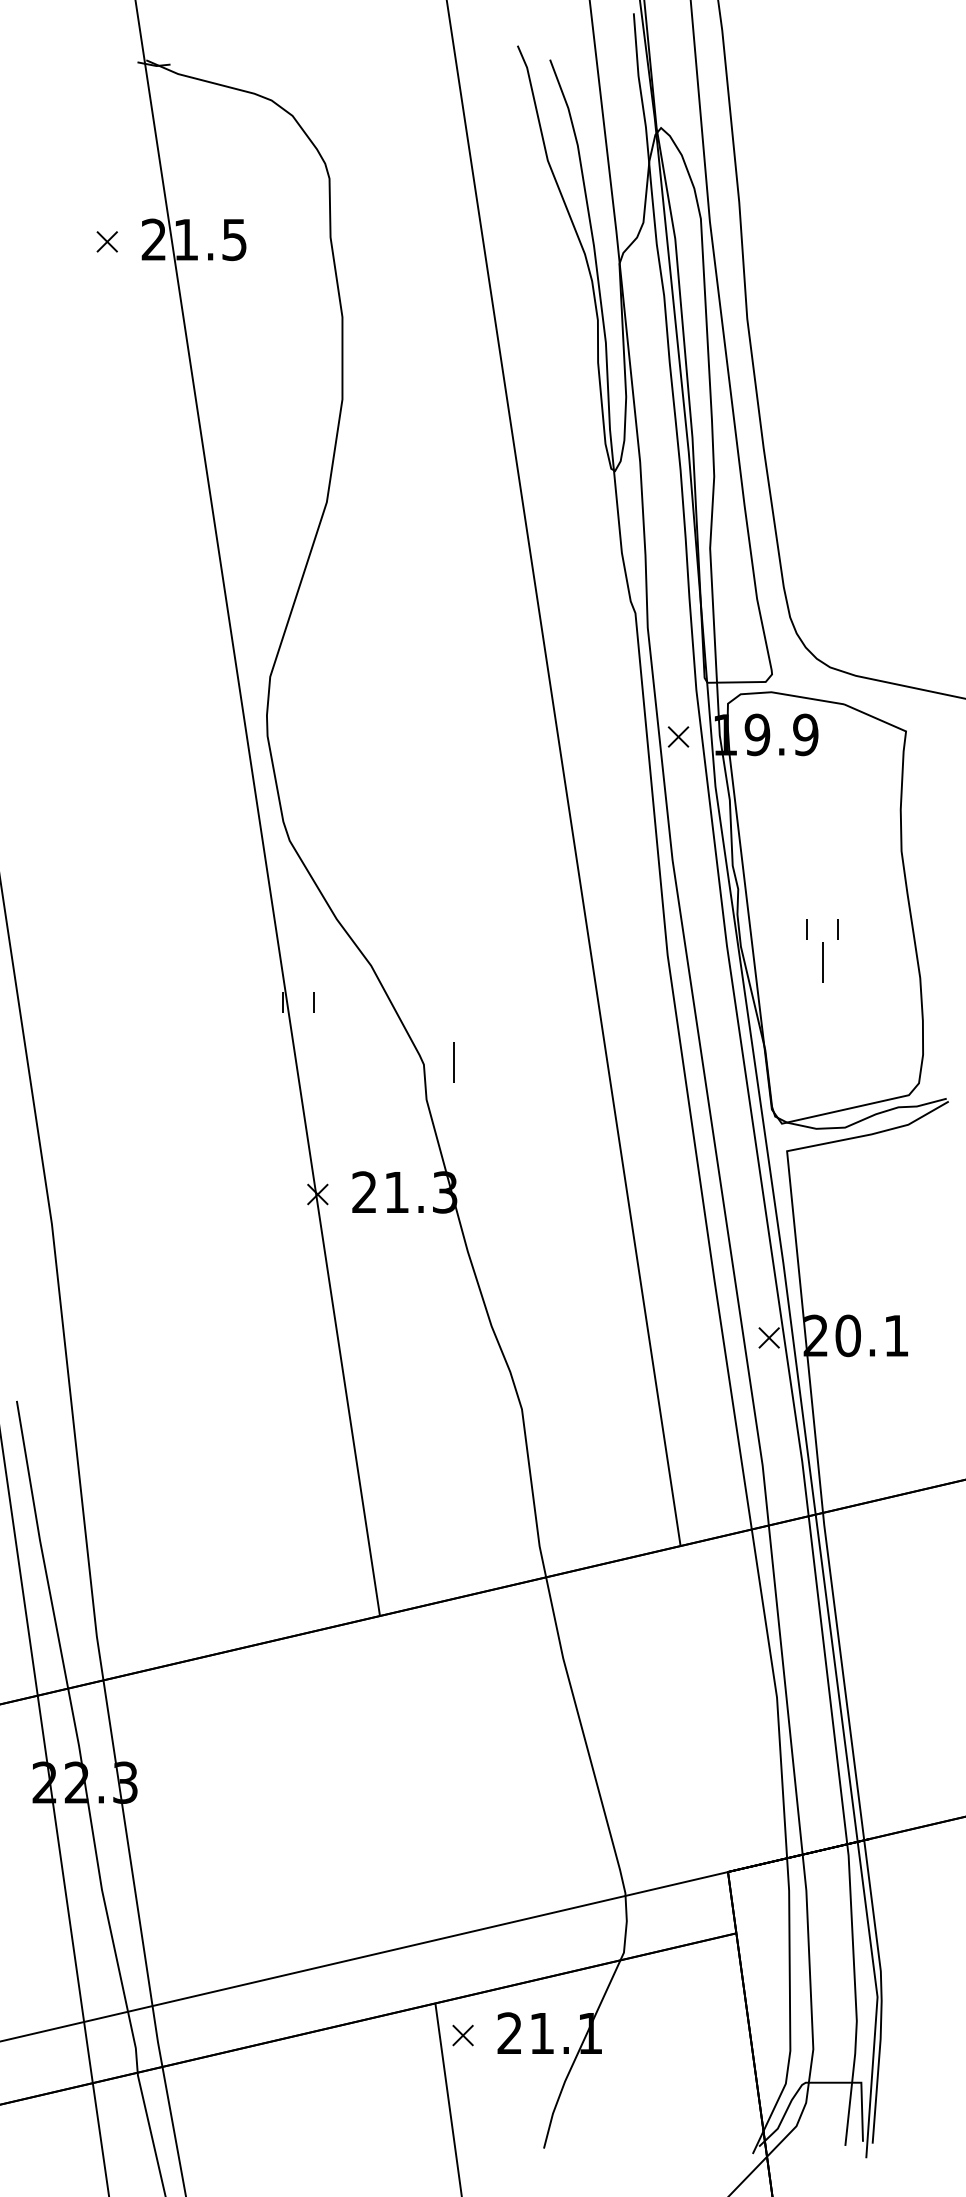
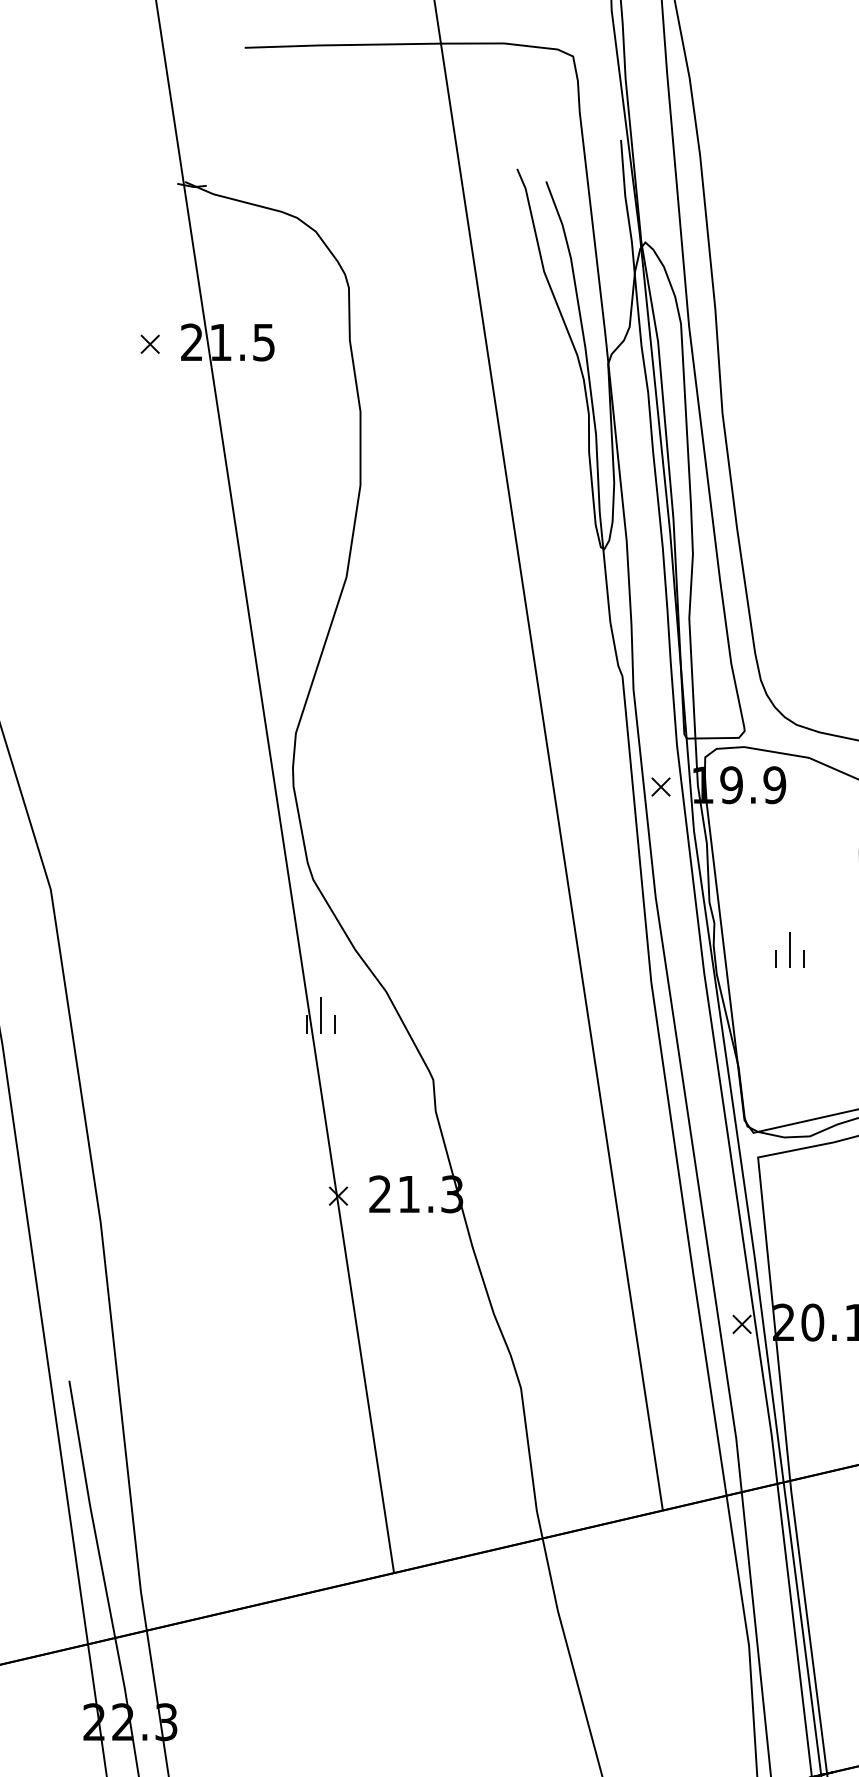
line: (822, 962) -> (789, 950), moved
line: (453, 1062) -> (320, 1015), moved

